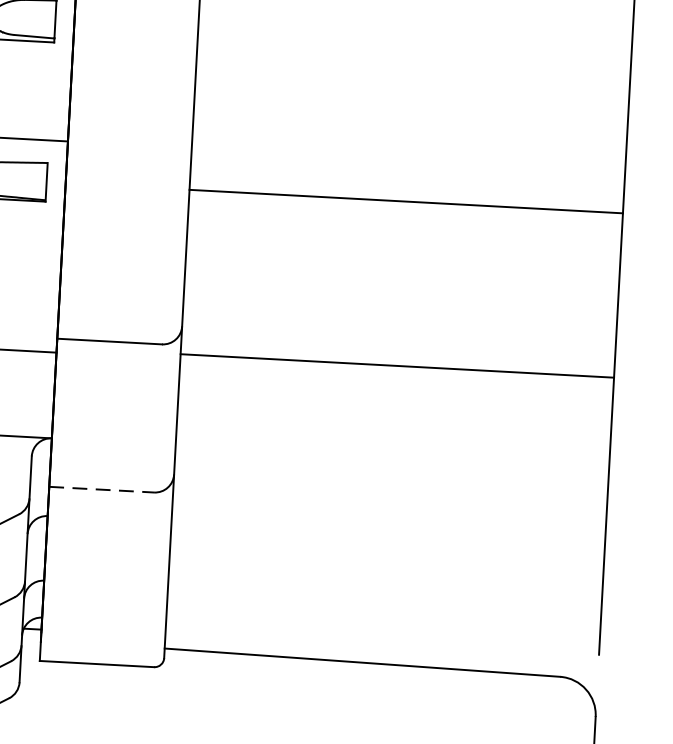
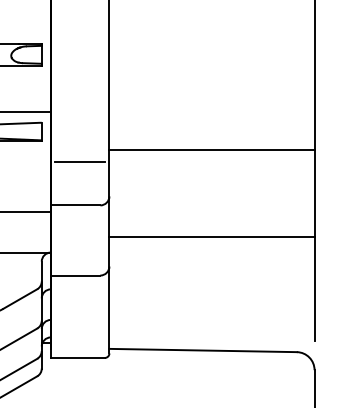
line: (405, 200) -> (211, 149), moved
line: (122, 249) -> (79, 161), added
line: (396, 365) -> (211, 236), moved
line: (101, 489) -> (75, 275), dashed -> solid

